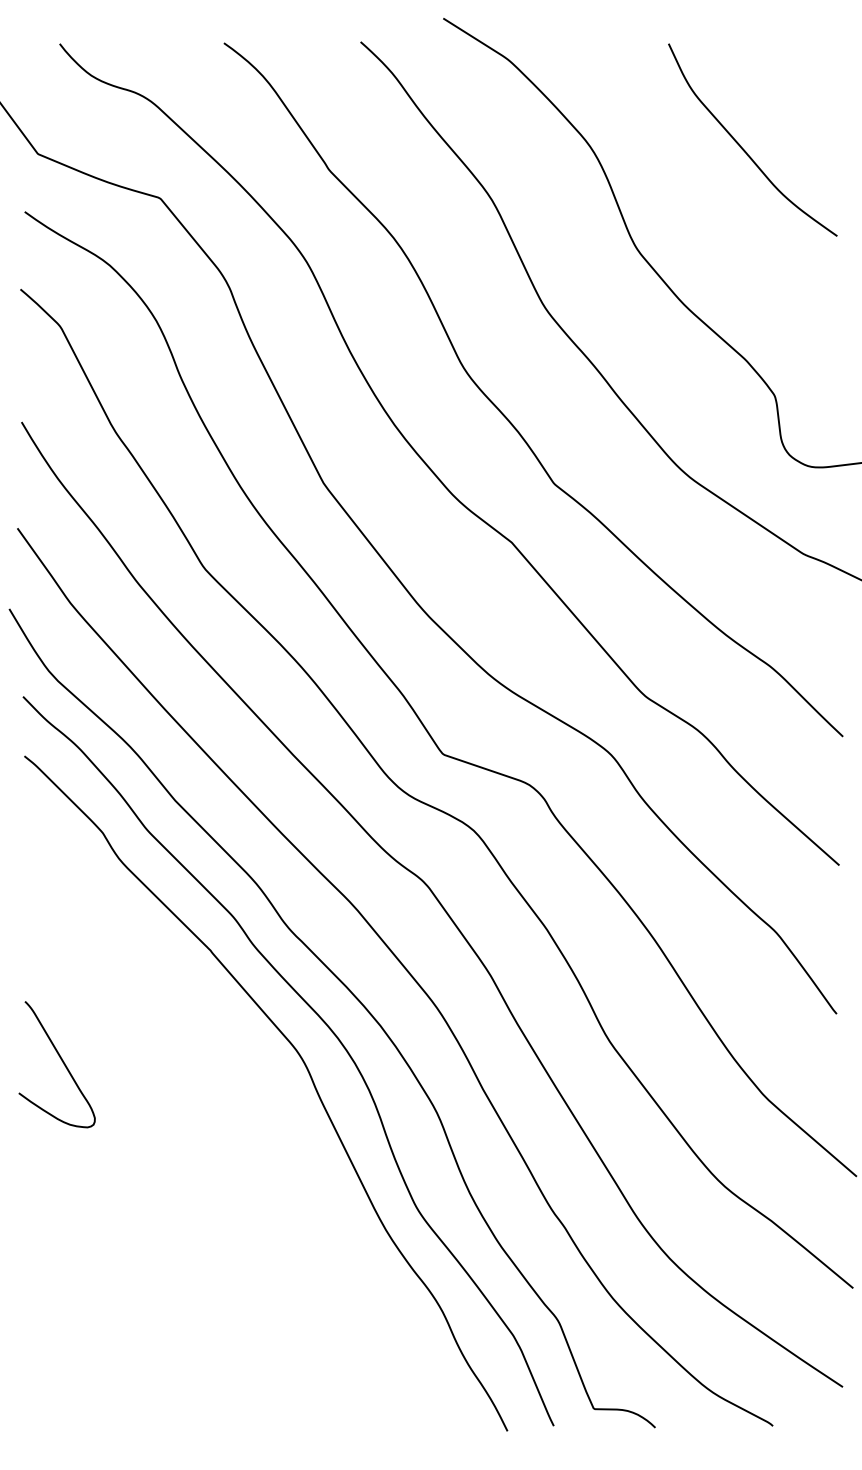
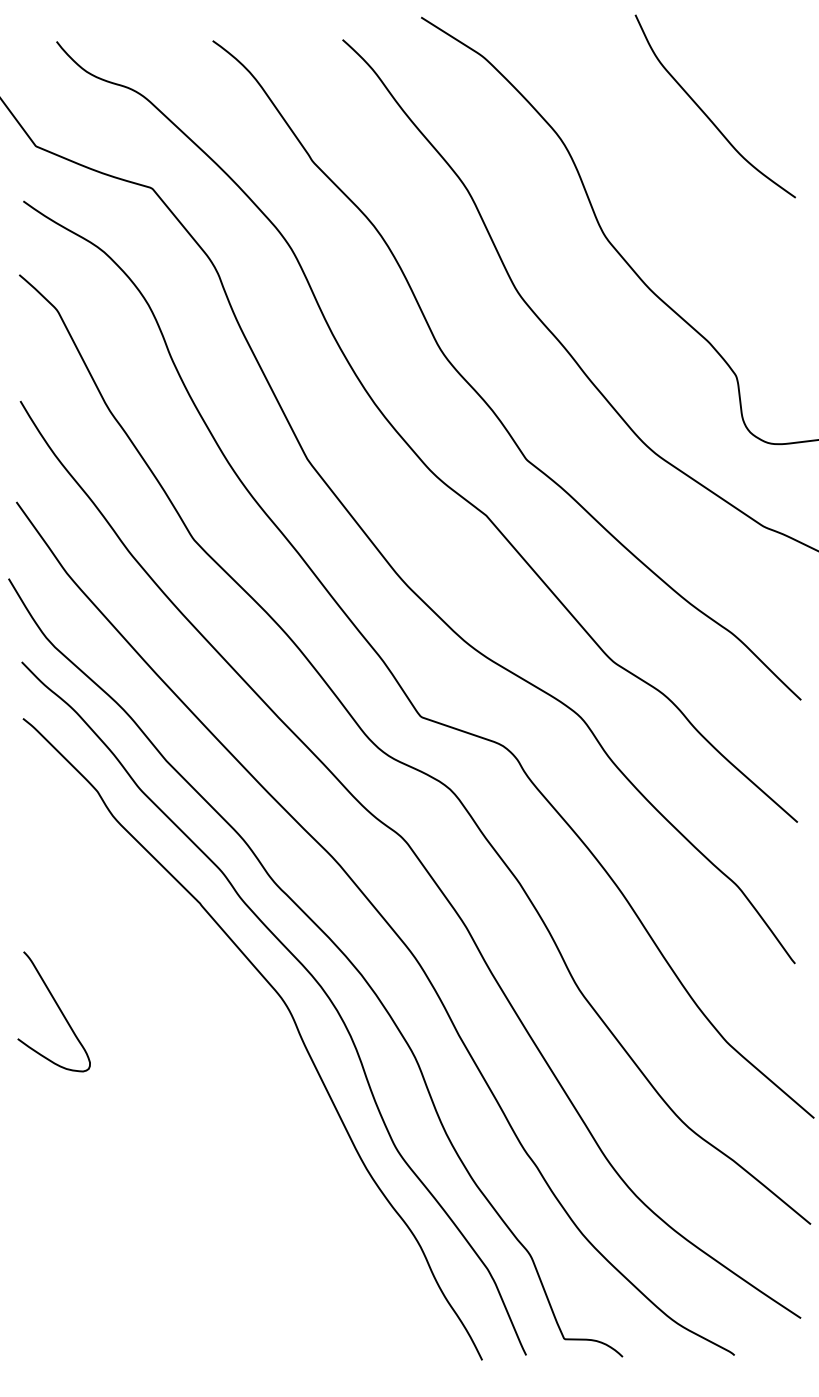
curve: (743, 148) -> (706, 114), moved

